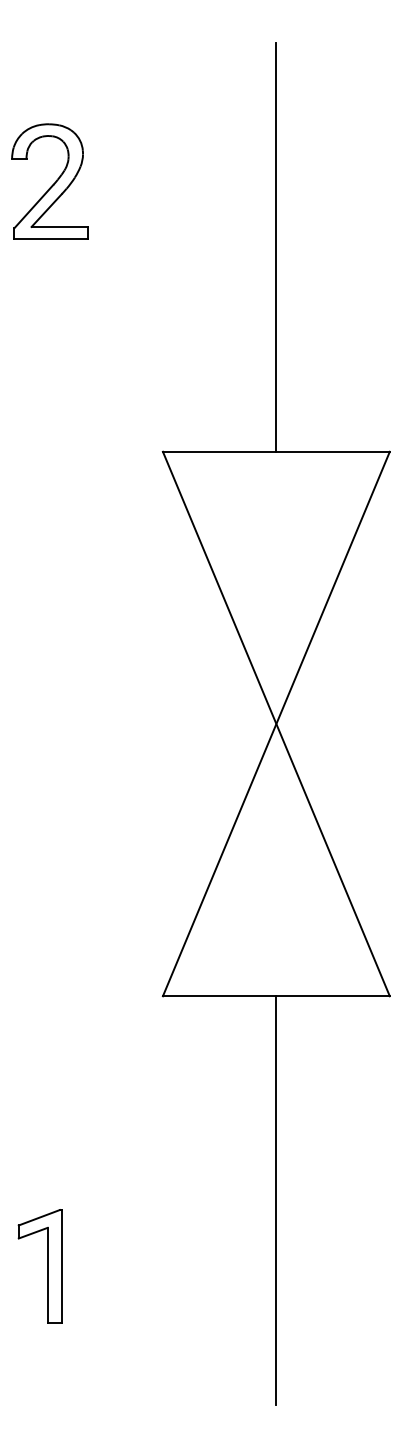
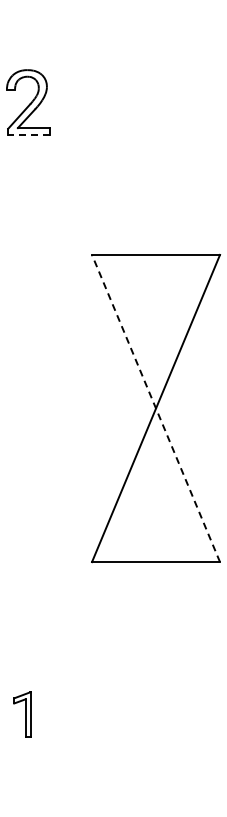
line: (52, 238) -> (29, 134), solid -> dashed
line: (277, 247) -> (156, 139), removed
line: (275, 724) -> (155, 408), solid -> dashed
line: (277, 1200) -> (156, 677), removed
part: (39, 1266) -> (22, 714), size x0.7

